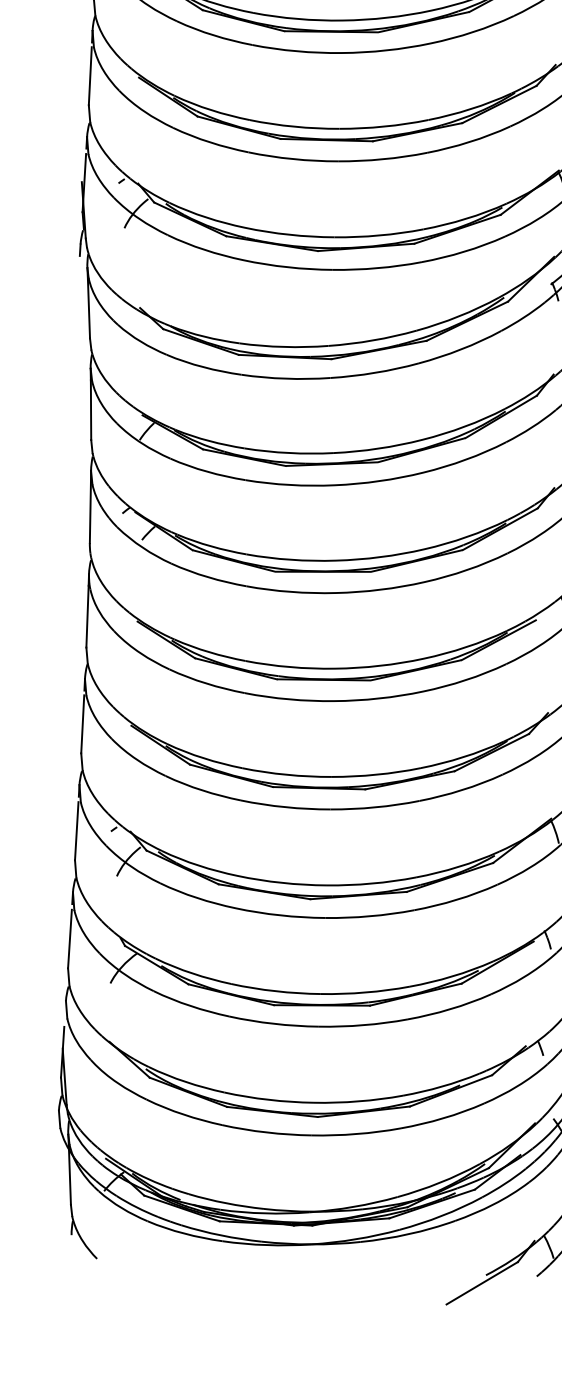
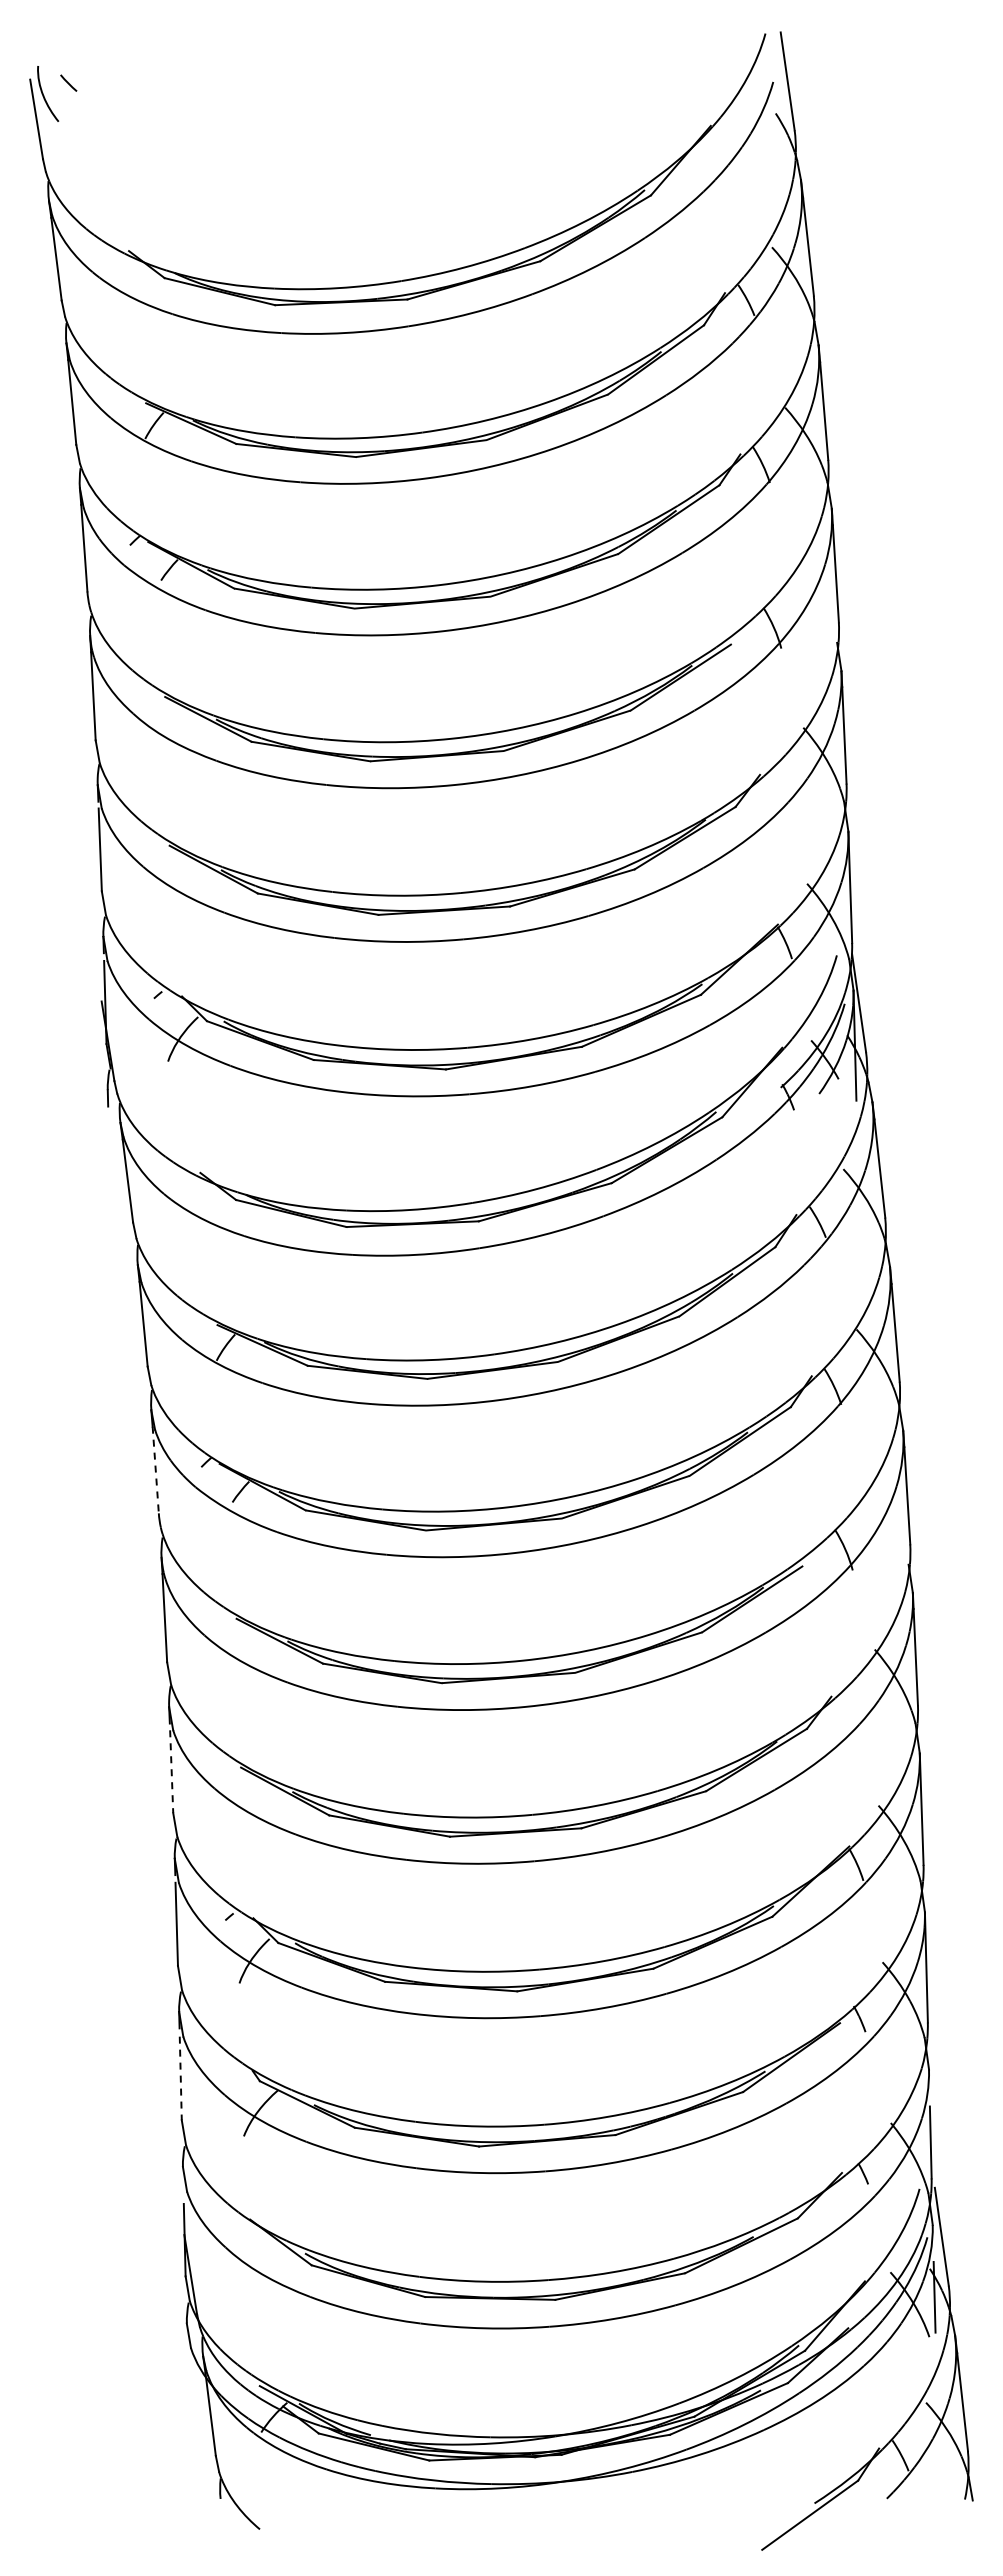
line: (90, 513) -> (155, 1470), solid -> dashed
line: (82, 724) -> (171, 1772), solid -> dashed
line: (69, 939) -> (180, 2078), solid -> dashed

